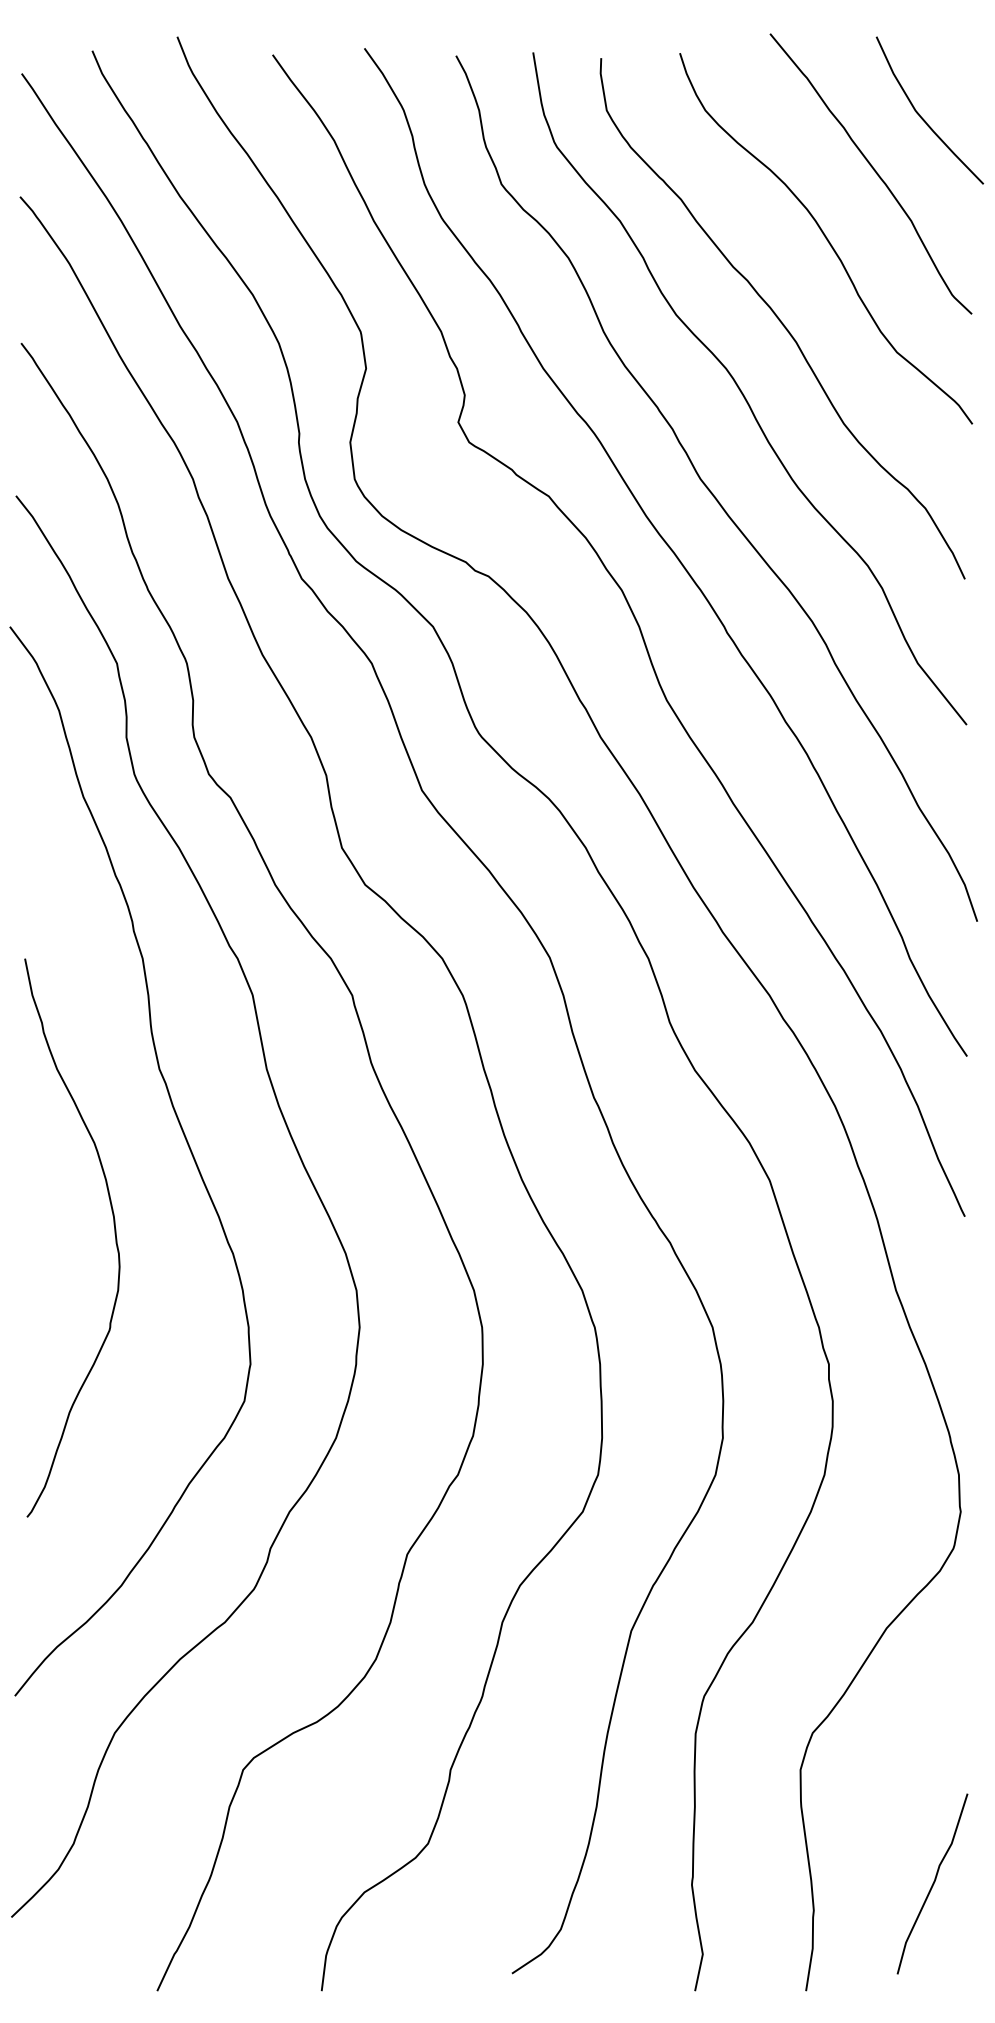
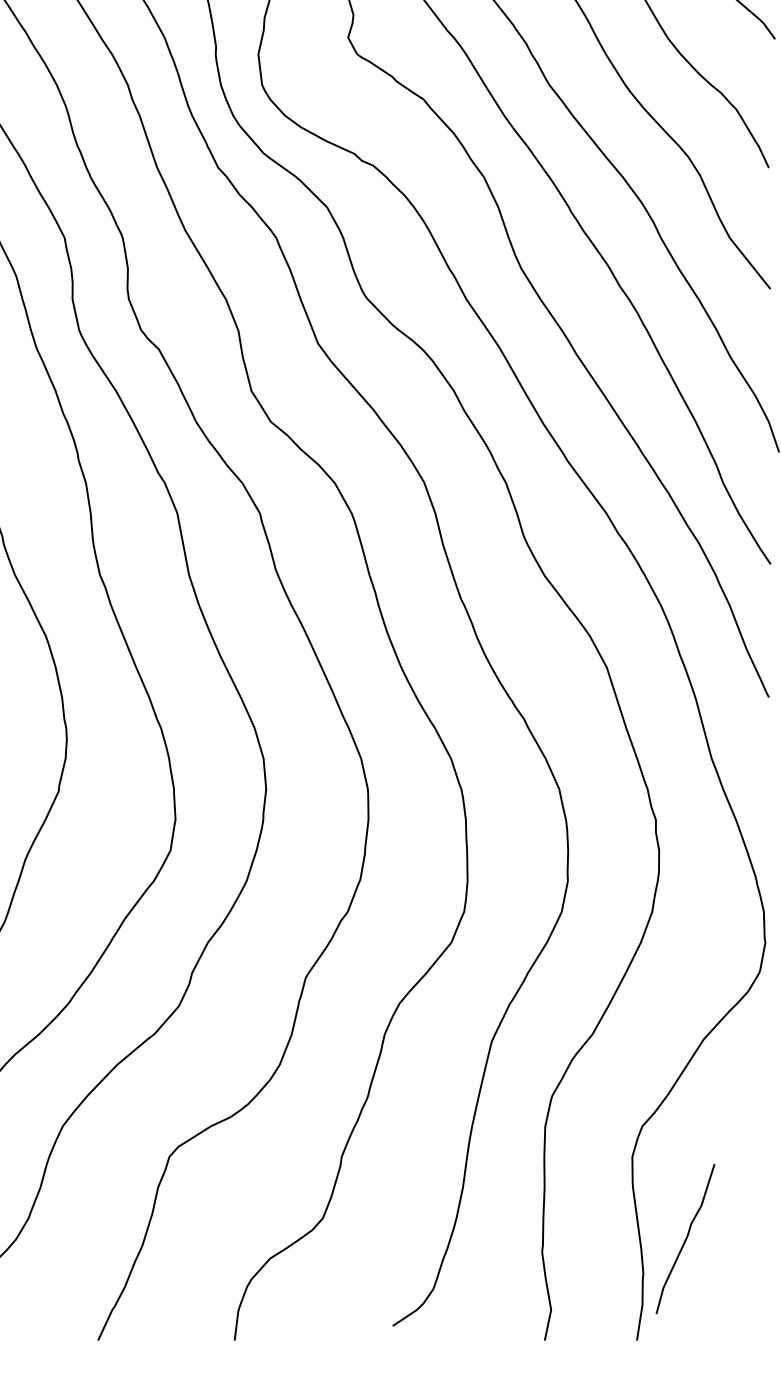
curve: (932, 1883) -> (685, 1238), moved

